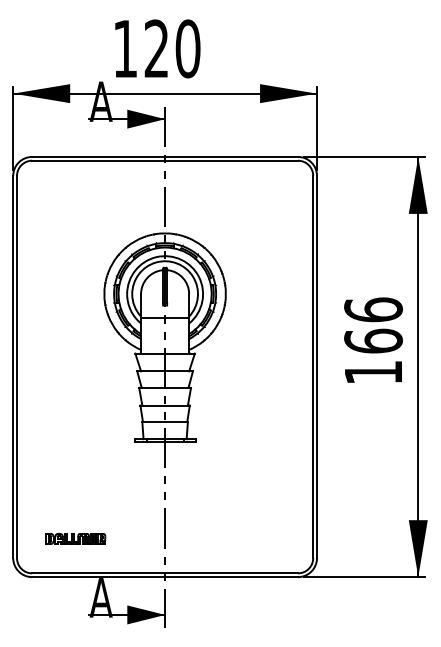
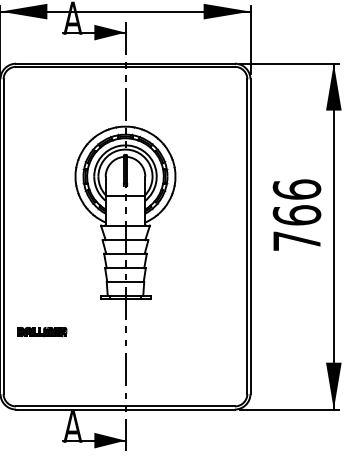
text: (373, 372) -> (296, 241), 166 -> 766
part: (75, 538) -> (41, 331), moved

